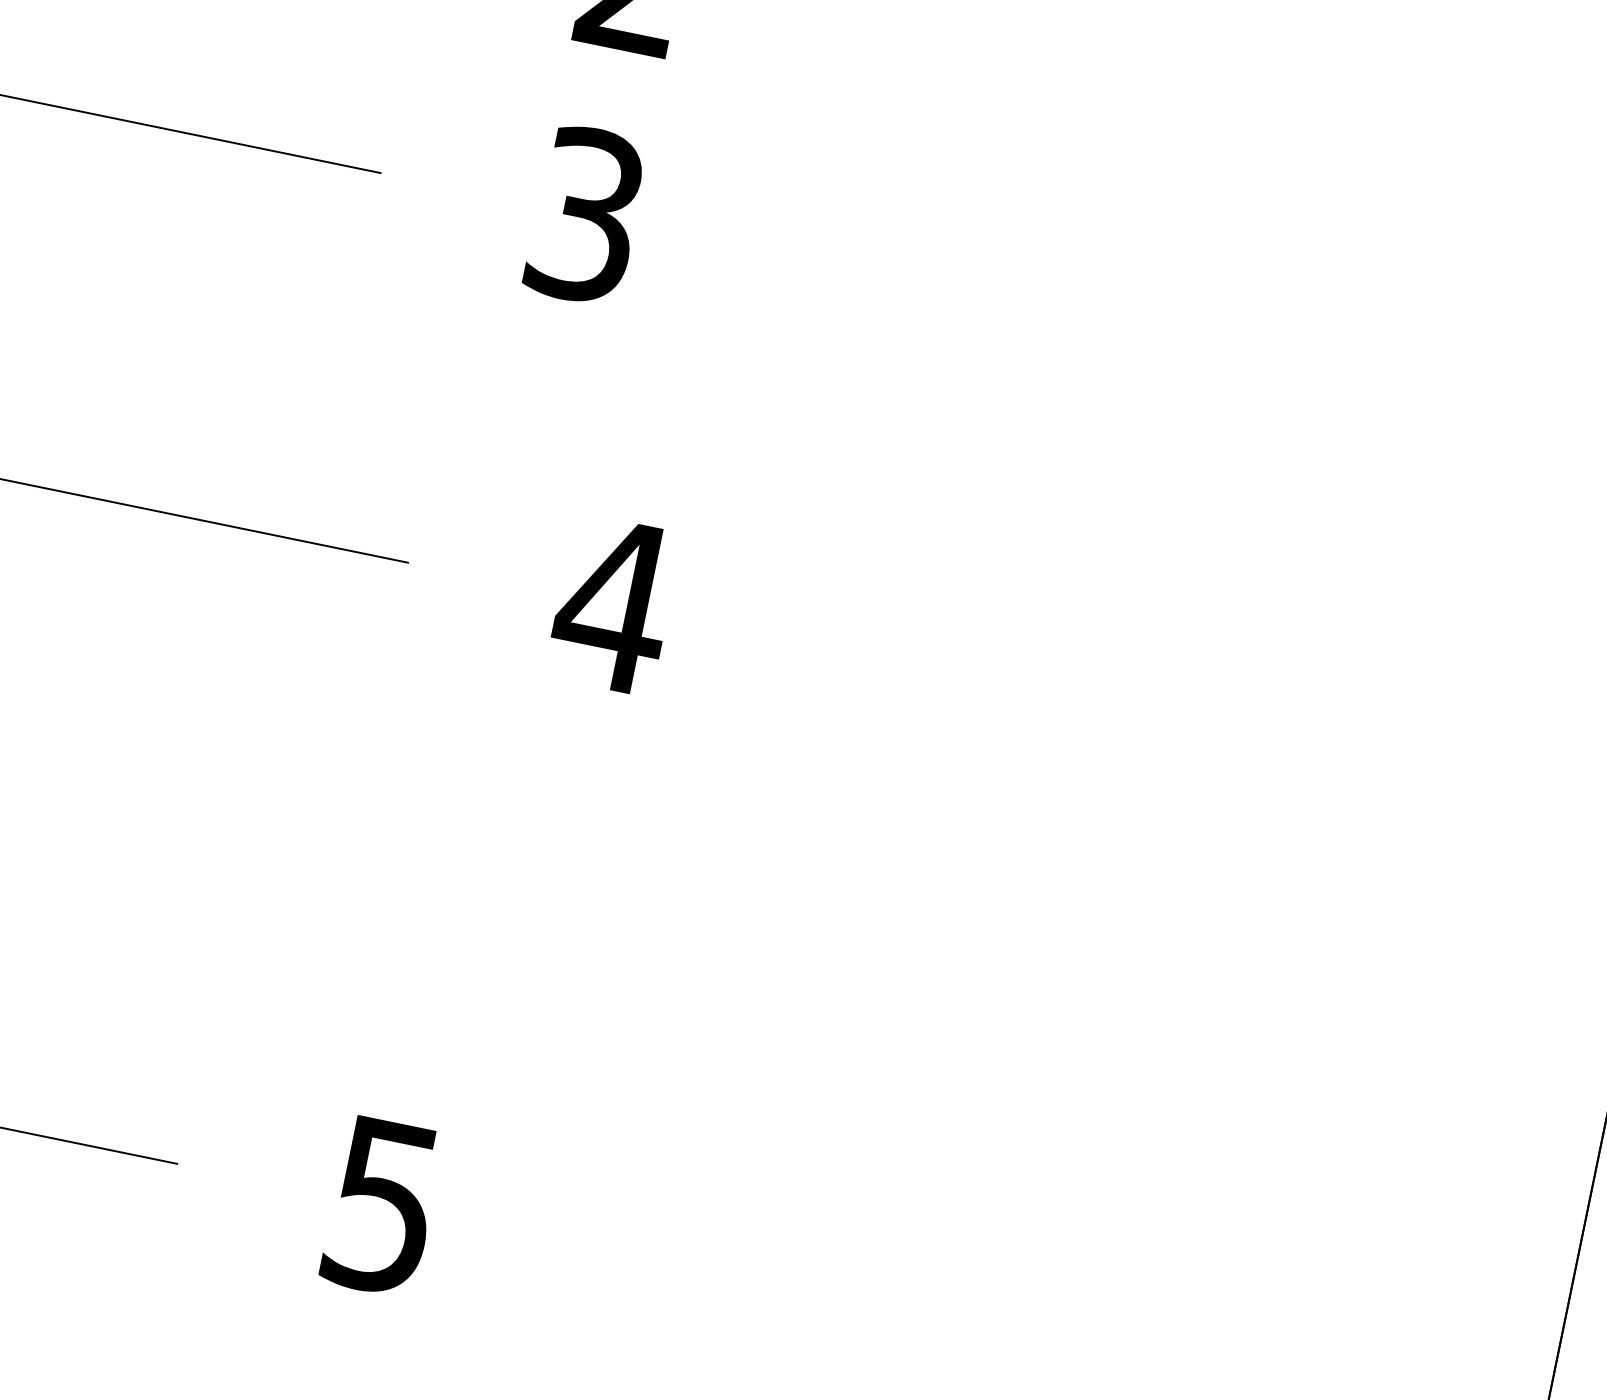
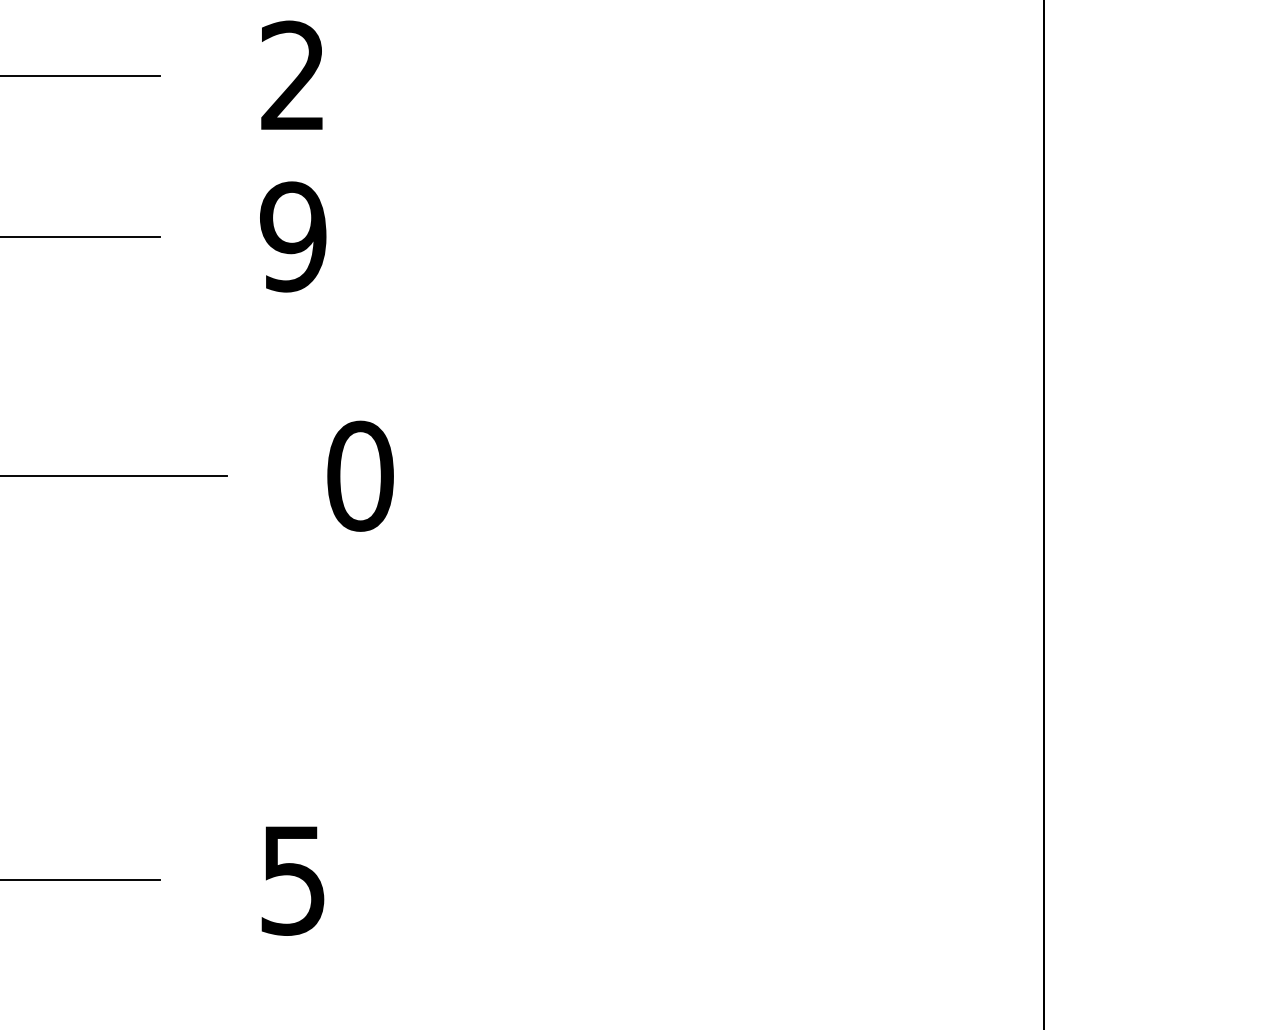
text: (586, 214) -> (293, 236), 3 -> 9
text: (614, 603) -> (360, 475), 4 -> 0

